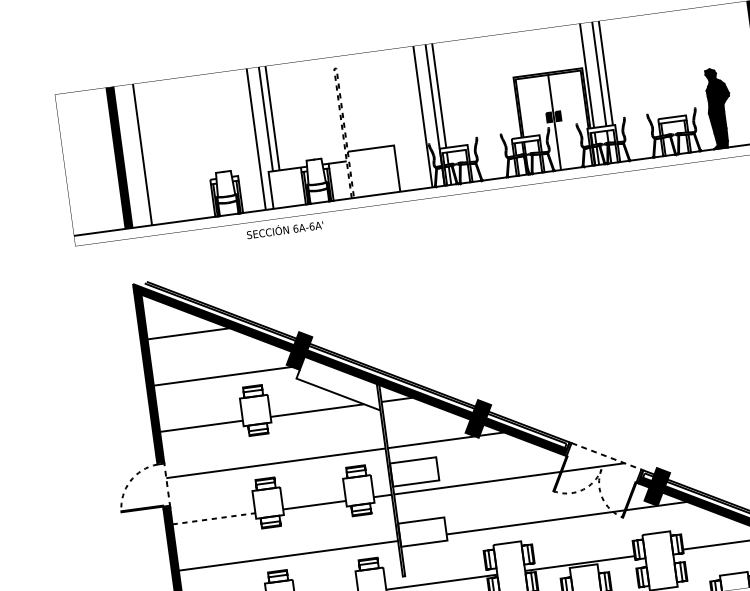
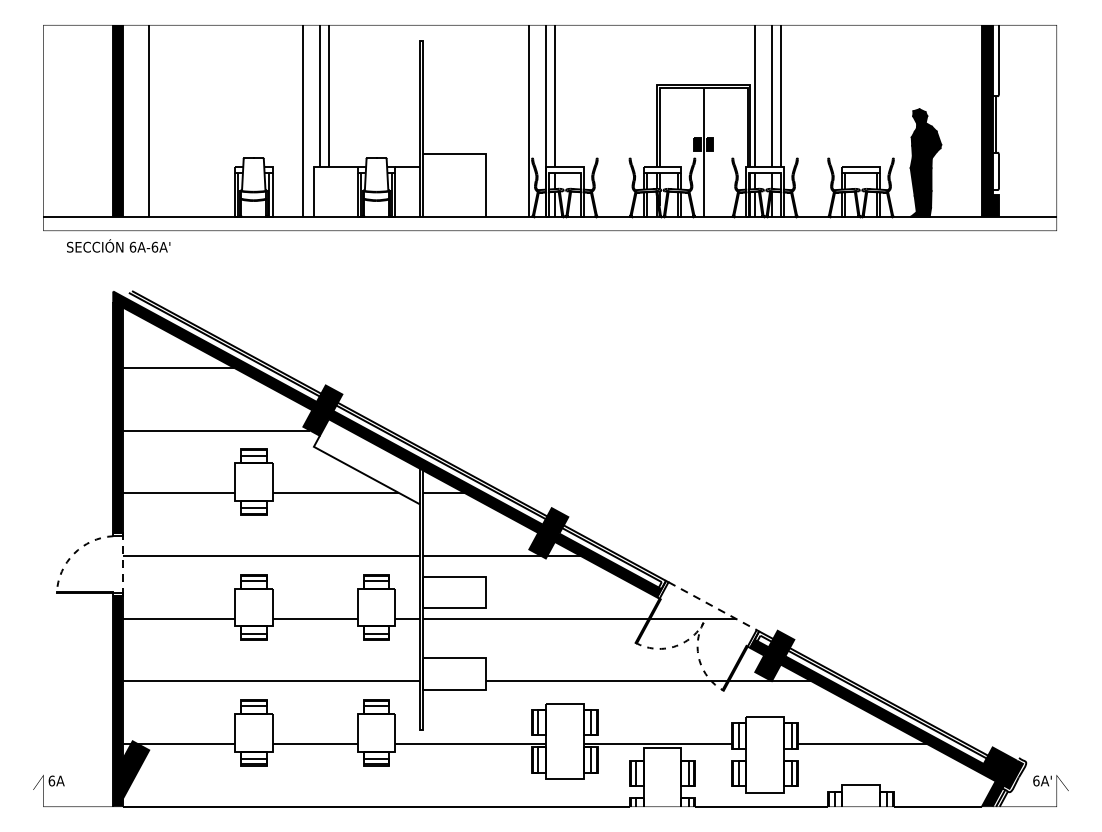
line: (335, 68) -> (421, 41), dashed -> solid
text: (284, 228) -> (118, 245), moved
line: (214, 518) -> (179, 618), dashed -> solid

